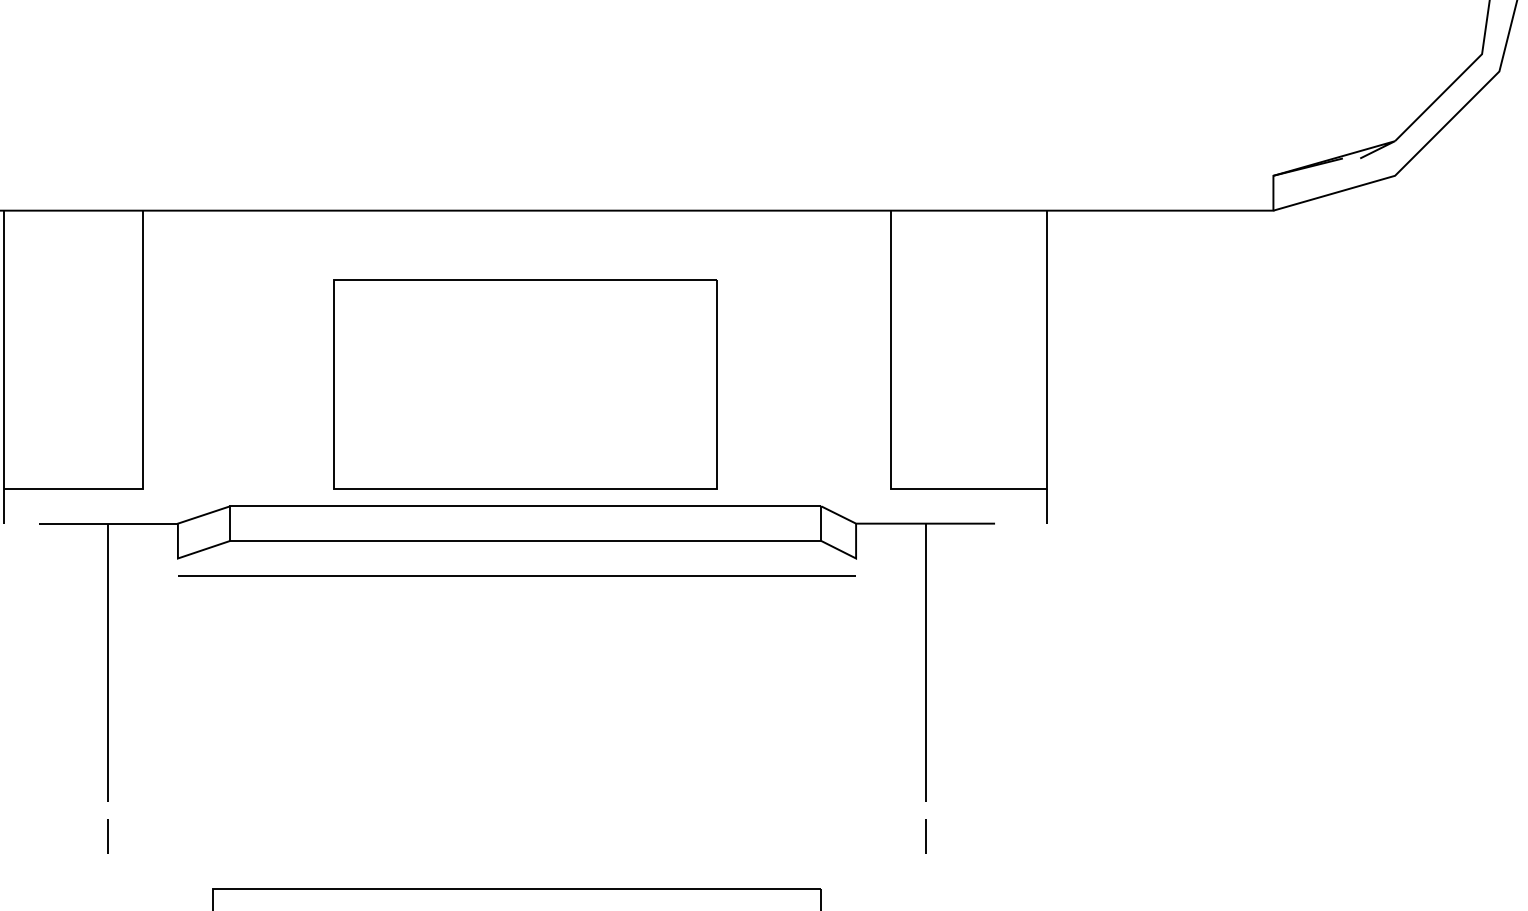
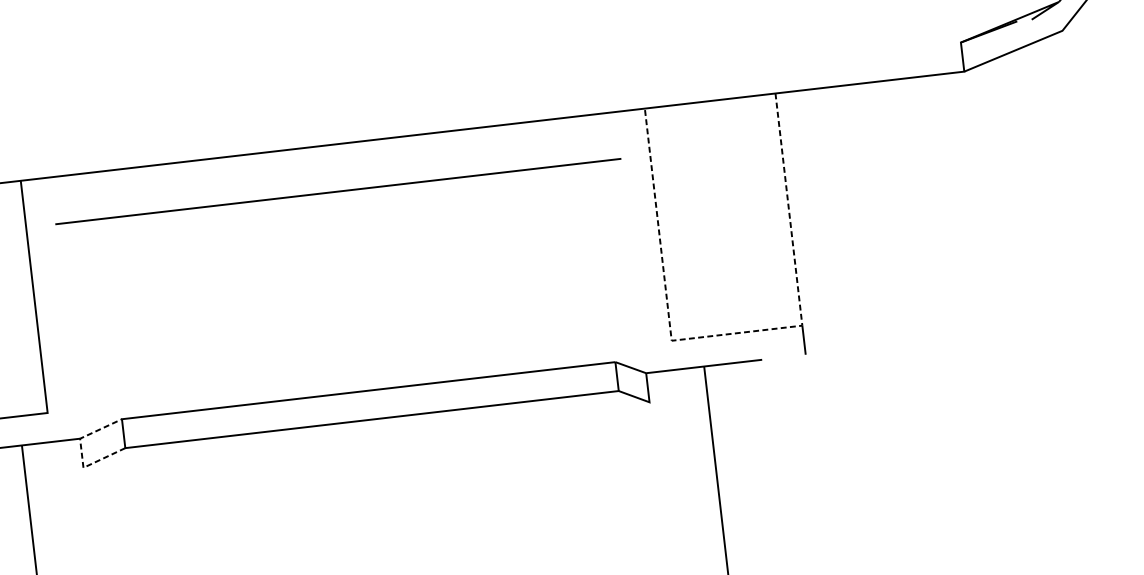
part: (525, 384) -> (356, 288), removed
line: (968, 488) -> (736, 333), solid -> dashed
line: (177, 541) -> (81, 453), solid -> dashed
line: (516, 575) -> (337, 191), moved

